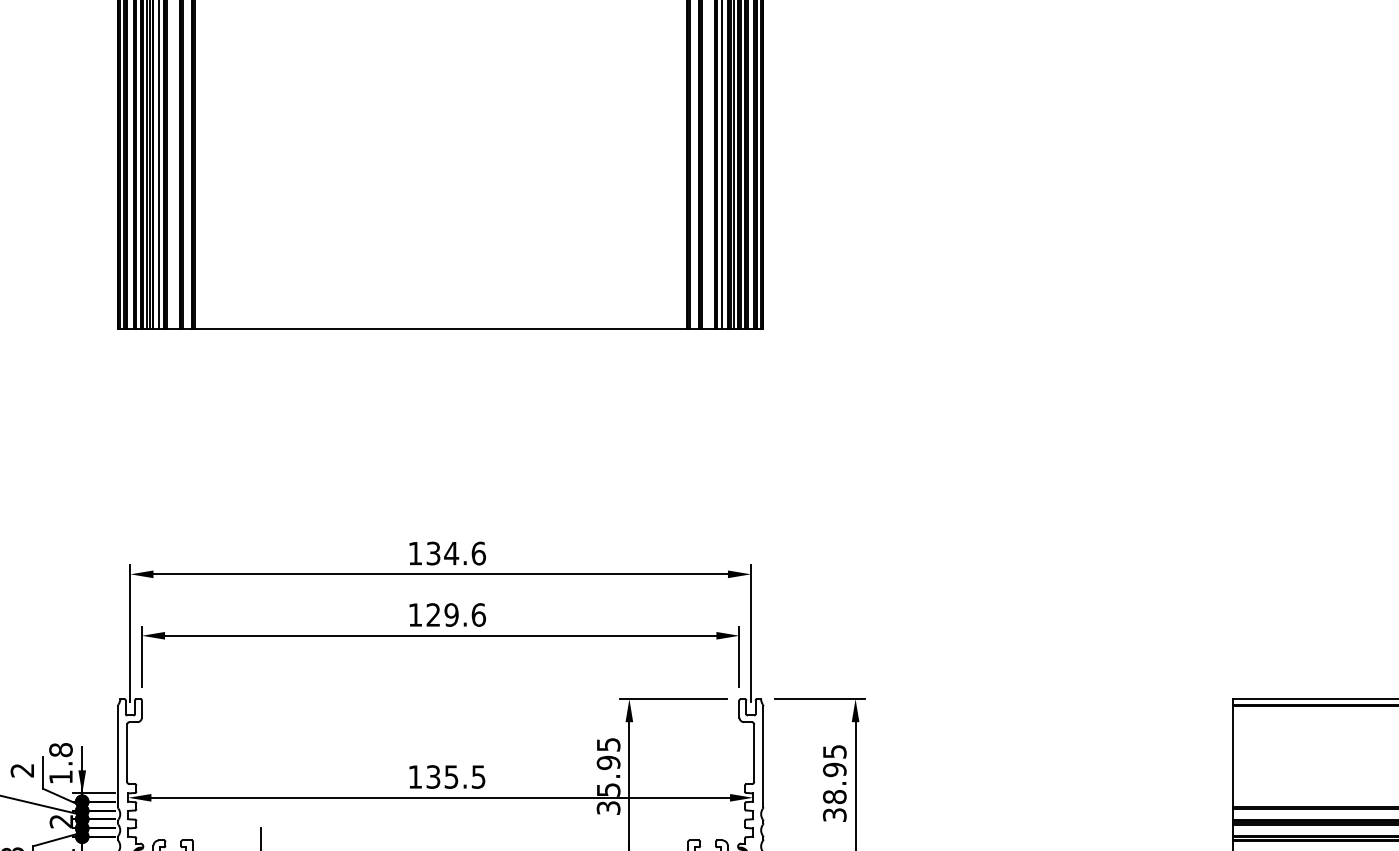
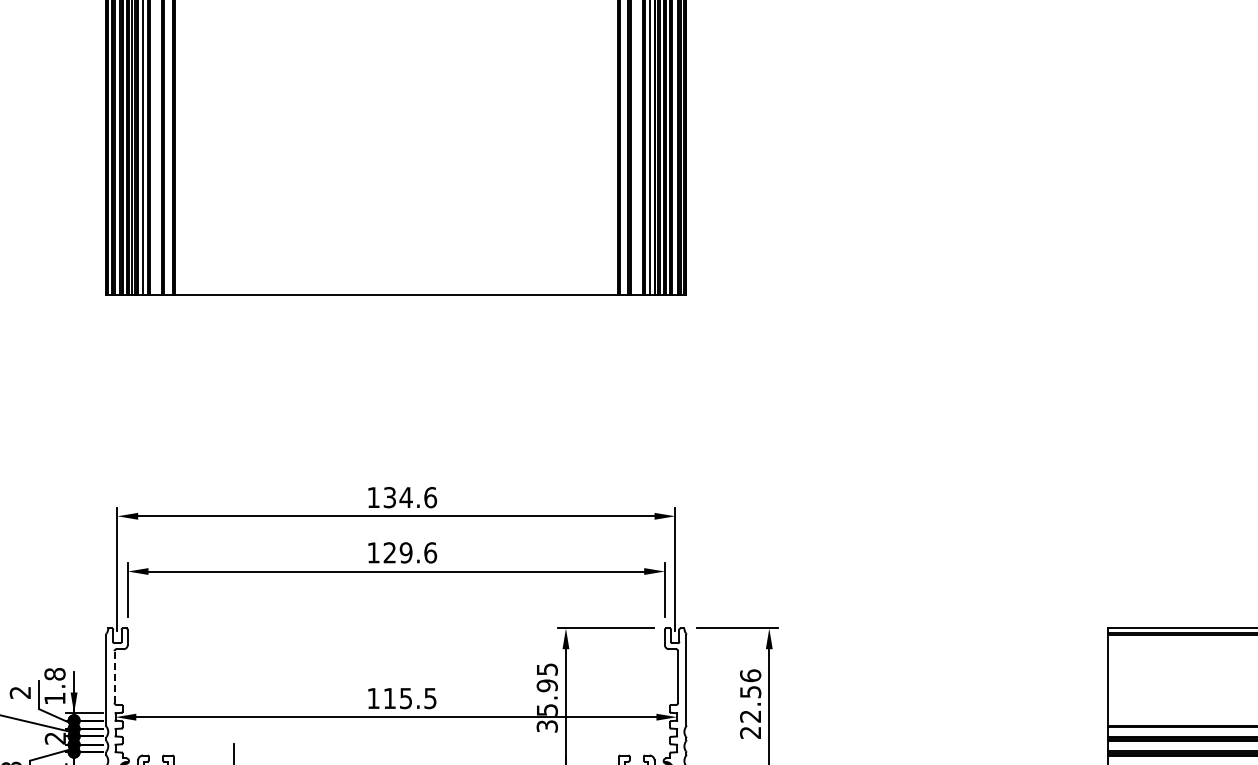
line: (127, 753) -> (114, 677), solid -> dashed
text: (433, 777) -> (389, 698), 135.5 -> 115.5
text: (834, 782) -> (750, 703), 38.95 -> 22.56

